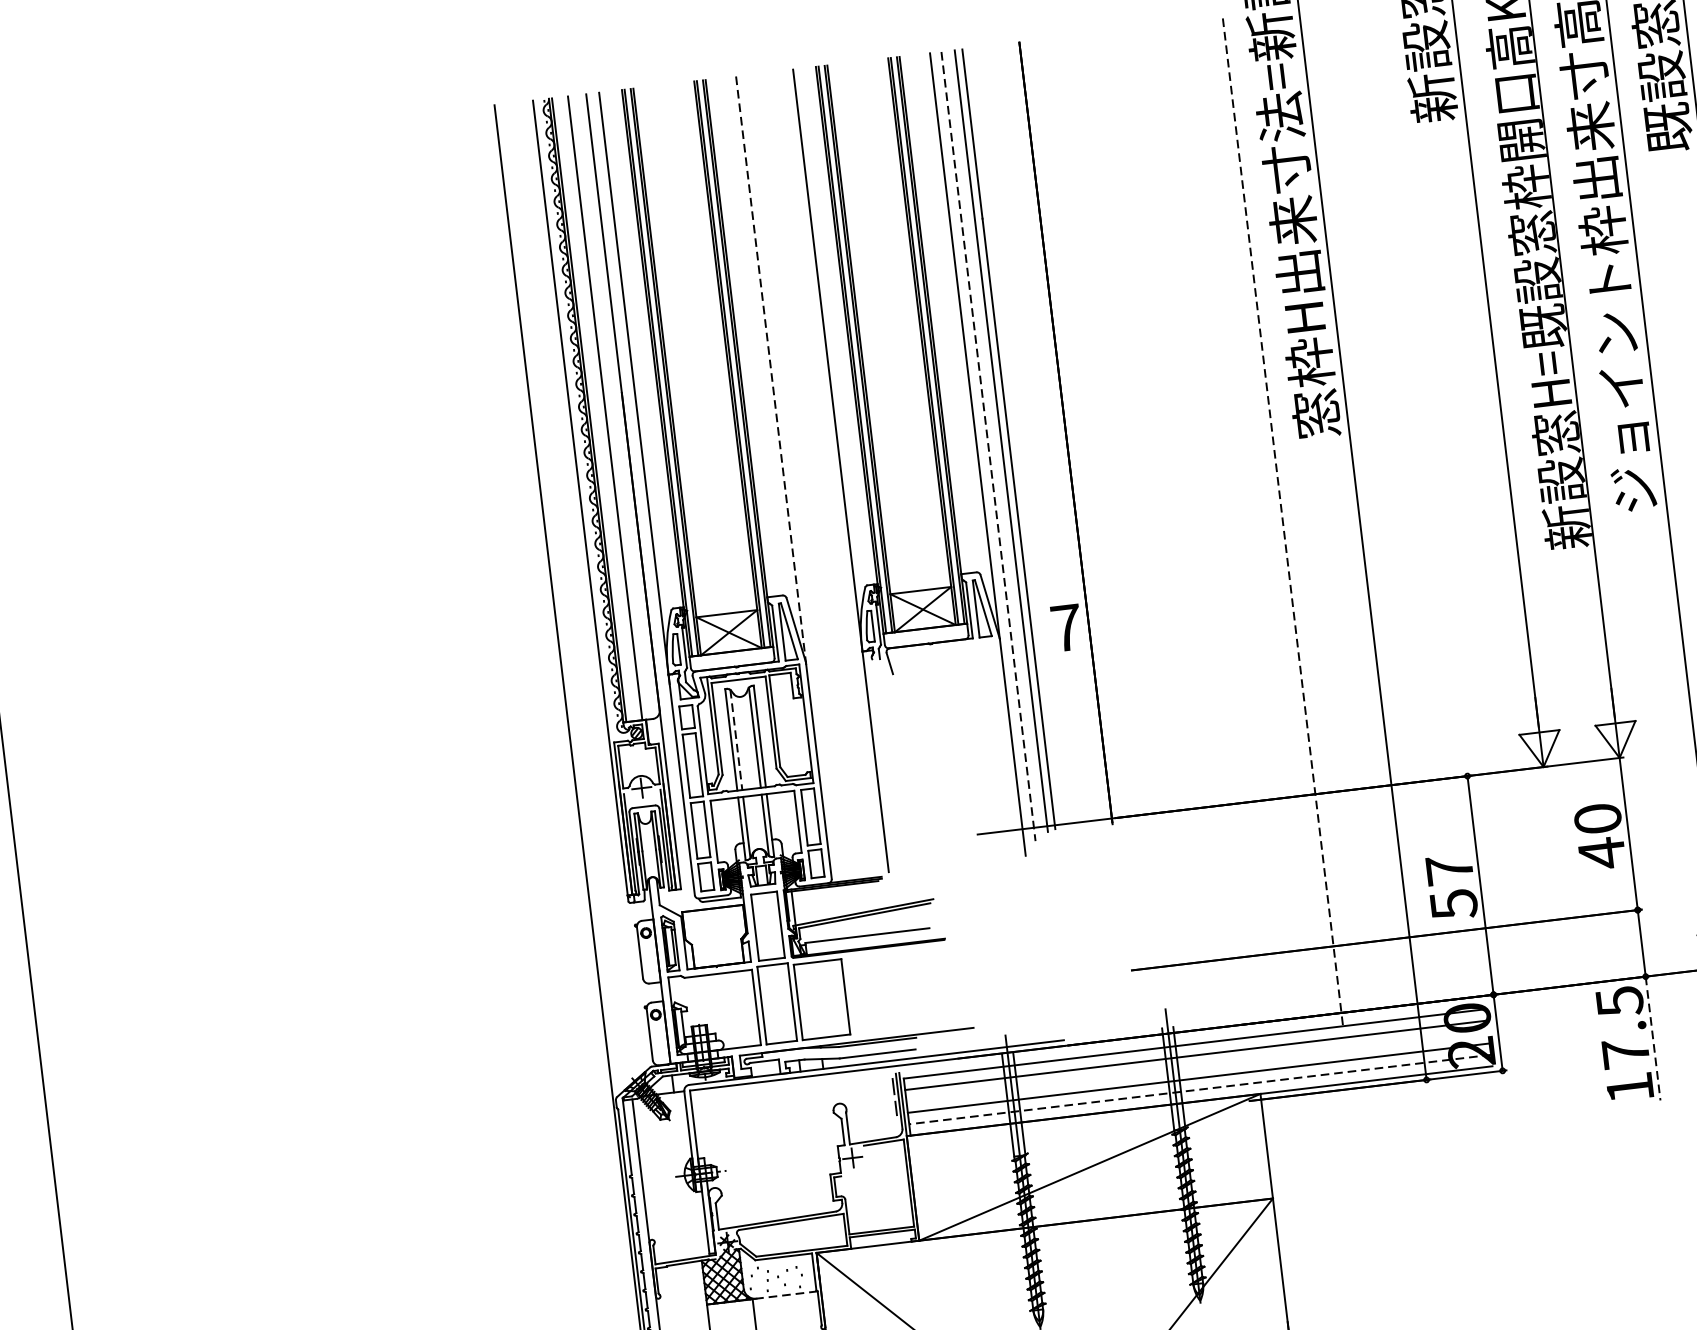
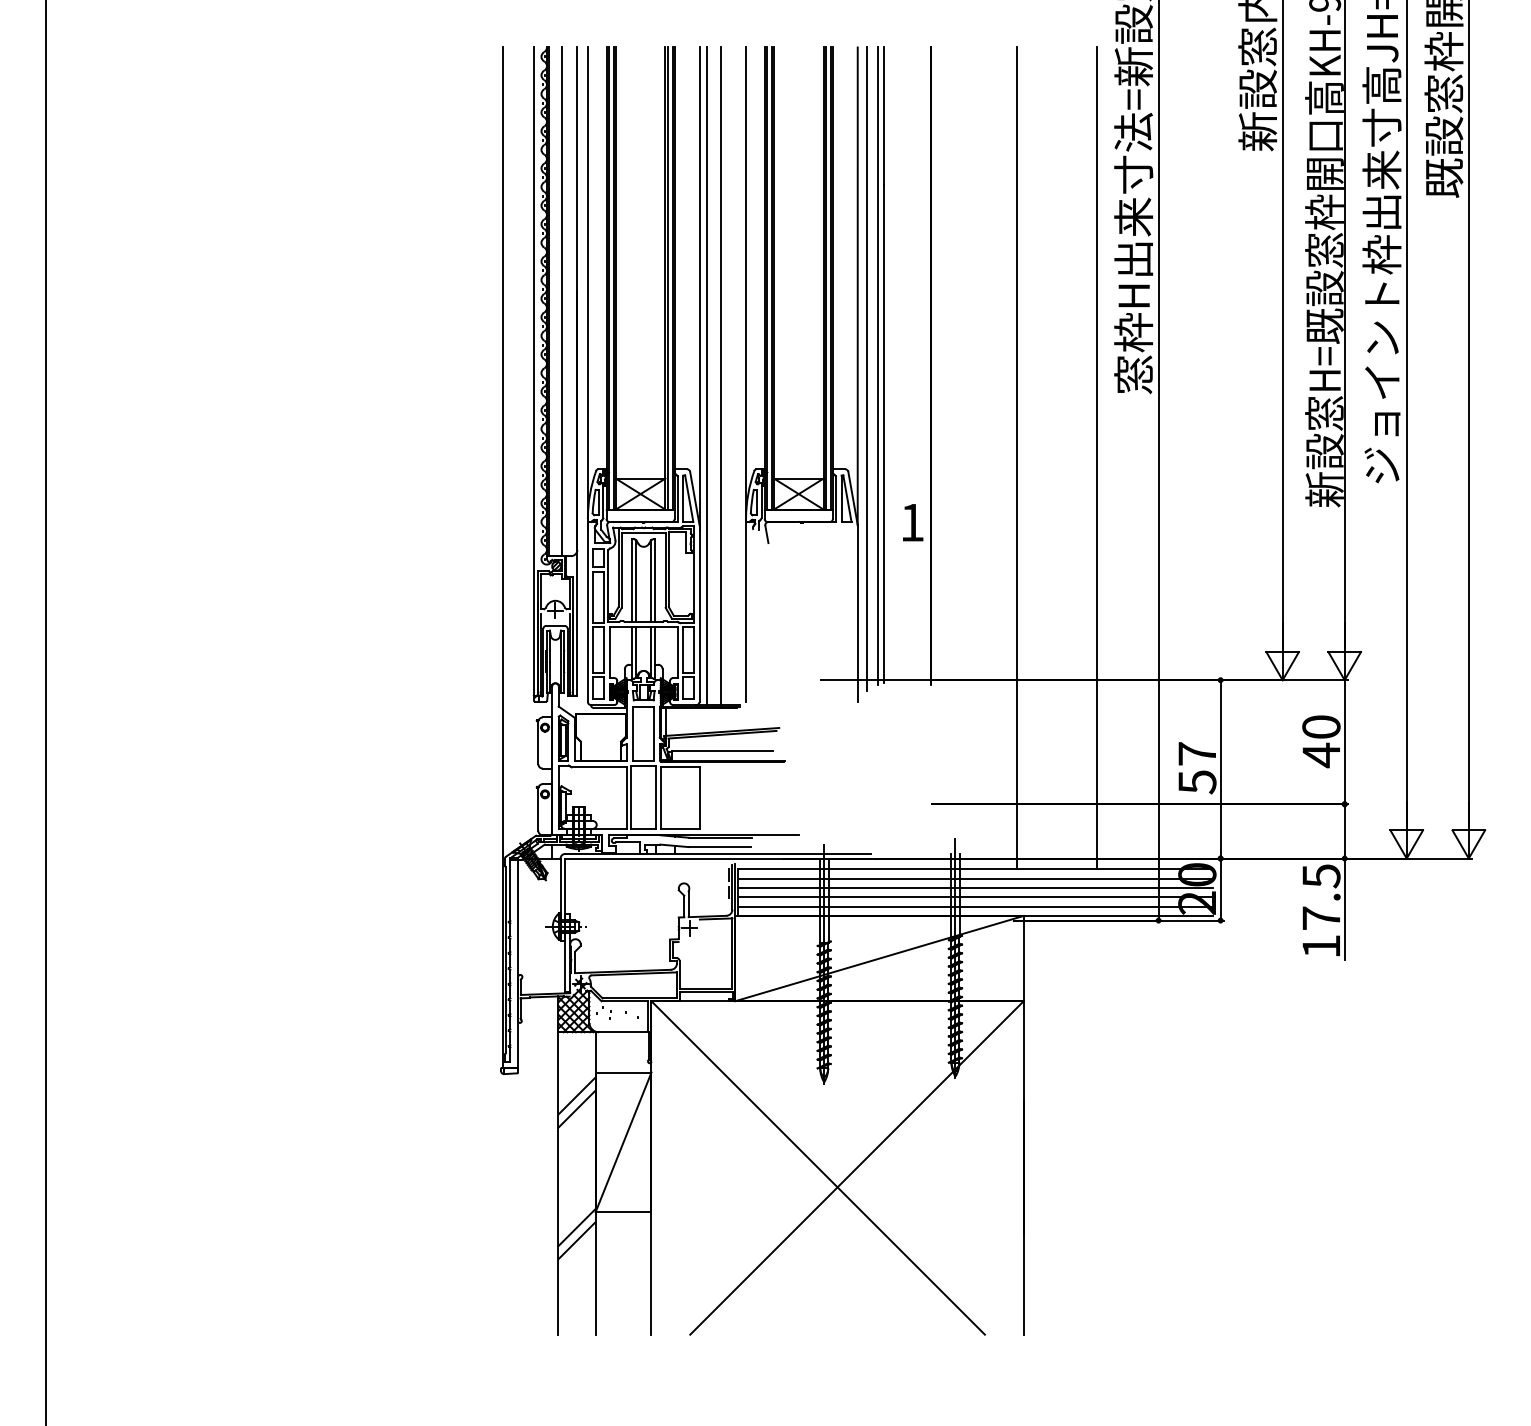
line: (771, 373) -> (699, 289), dashed -> solid
line: (989, 446) -> (867, 369), dashed -> solid
line: (811, 476) -> (721, 376), added
line: (793, 478) -> (707, 376), added
line: (1282, 522) -> (1096, 458), dashed -> solid
line: (1186, 533) -> (1017, 458), added
text: (1066, 627) -> (912, 522), 7 -> 1
line: (736, 740) -> (636, 581), dashed -> solid
line: (1652, 1039) -> (1344, 909), dashed -> solid
line: (1197, 1067) -> (975, 888), added
line: (1200, 1089) -> (975, 906), dashed -> solid
line: (786, 1295) -> (623, 1032), dashed -> solid

